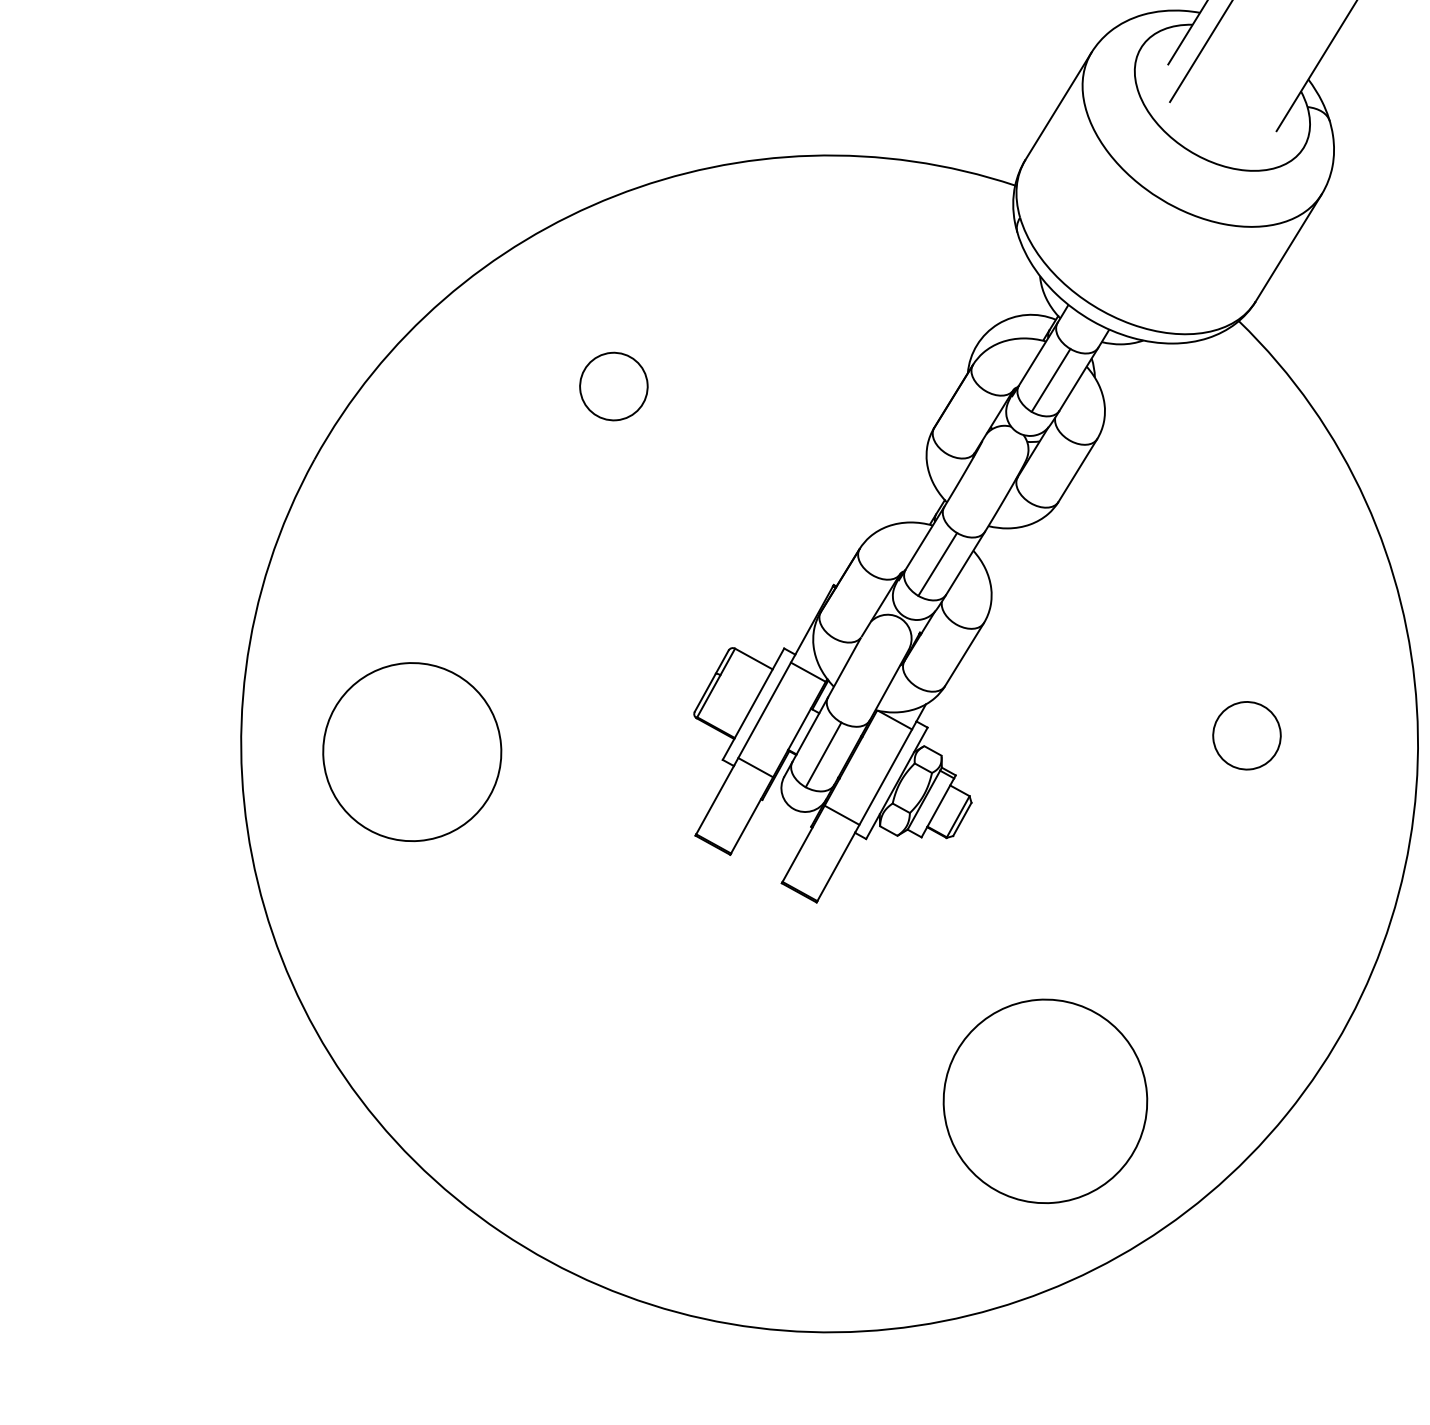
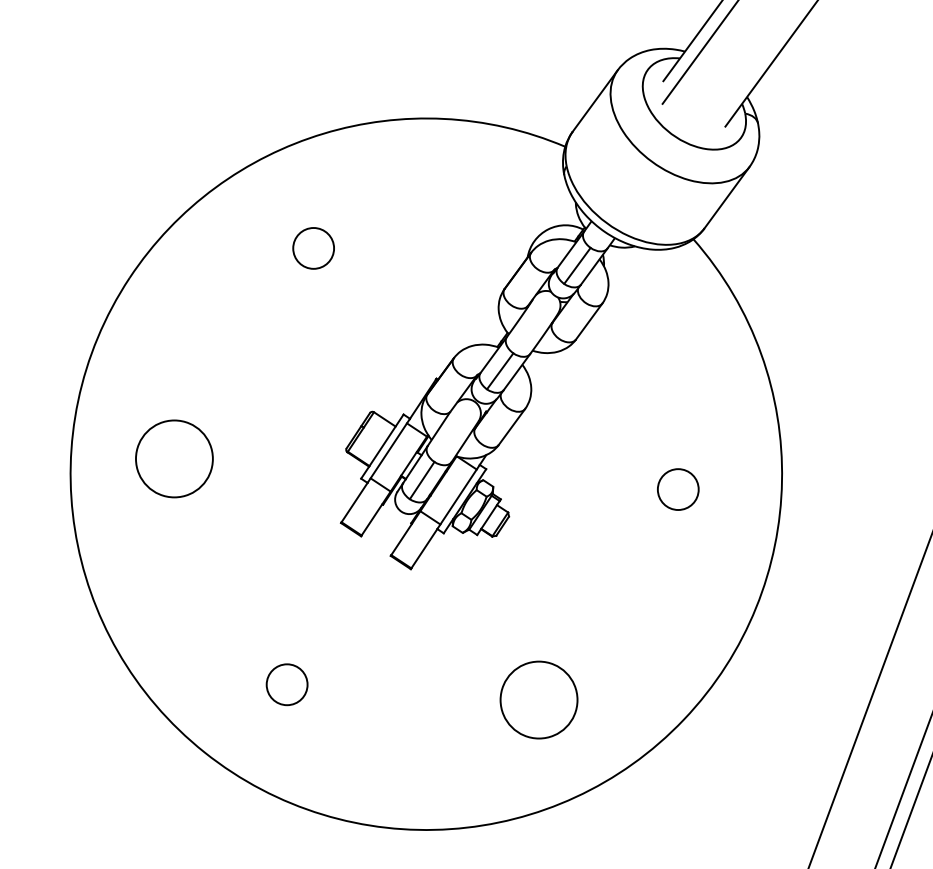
circle: (412, 751) -> (174, 458), size x0.71
circle: (1044, 1100) -> (538, 699), size x0.62
circle: (626, 1109) -> (286, 684), added

